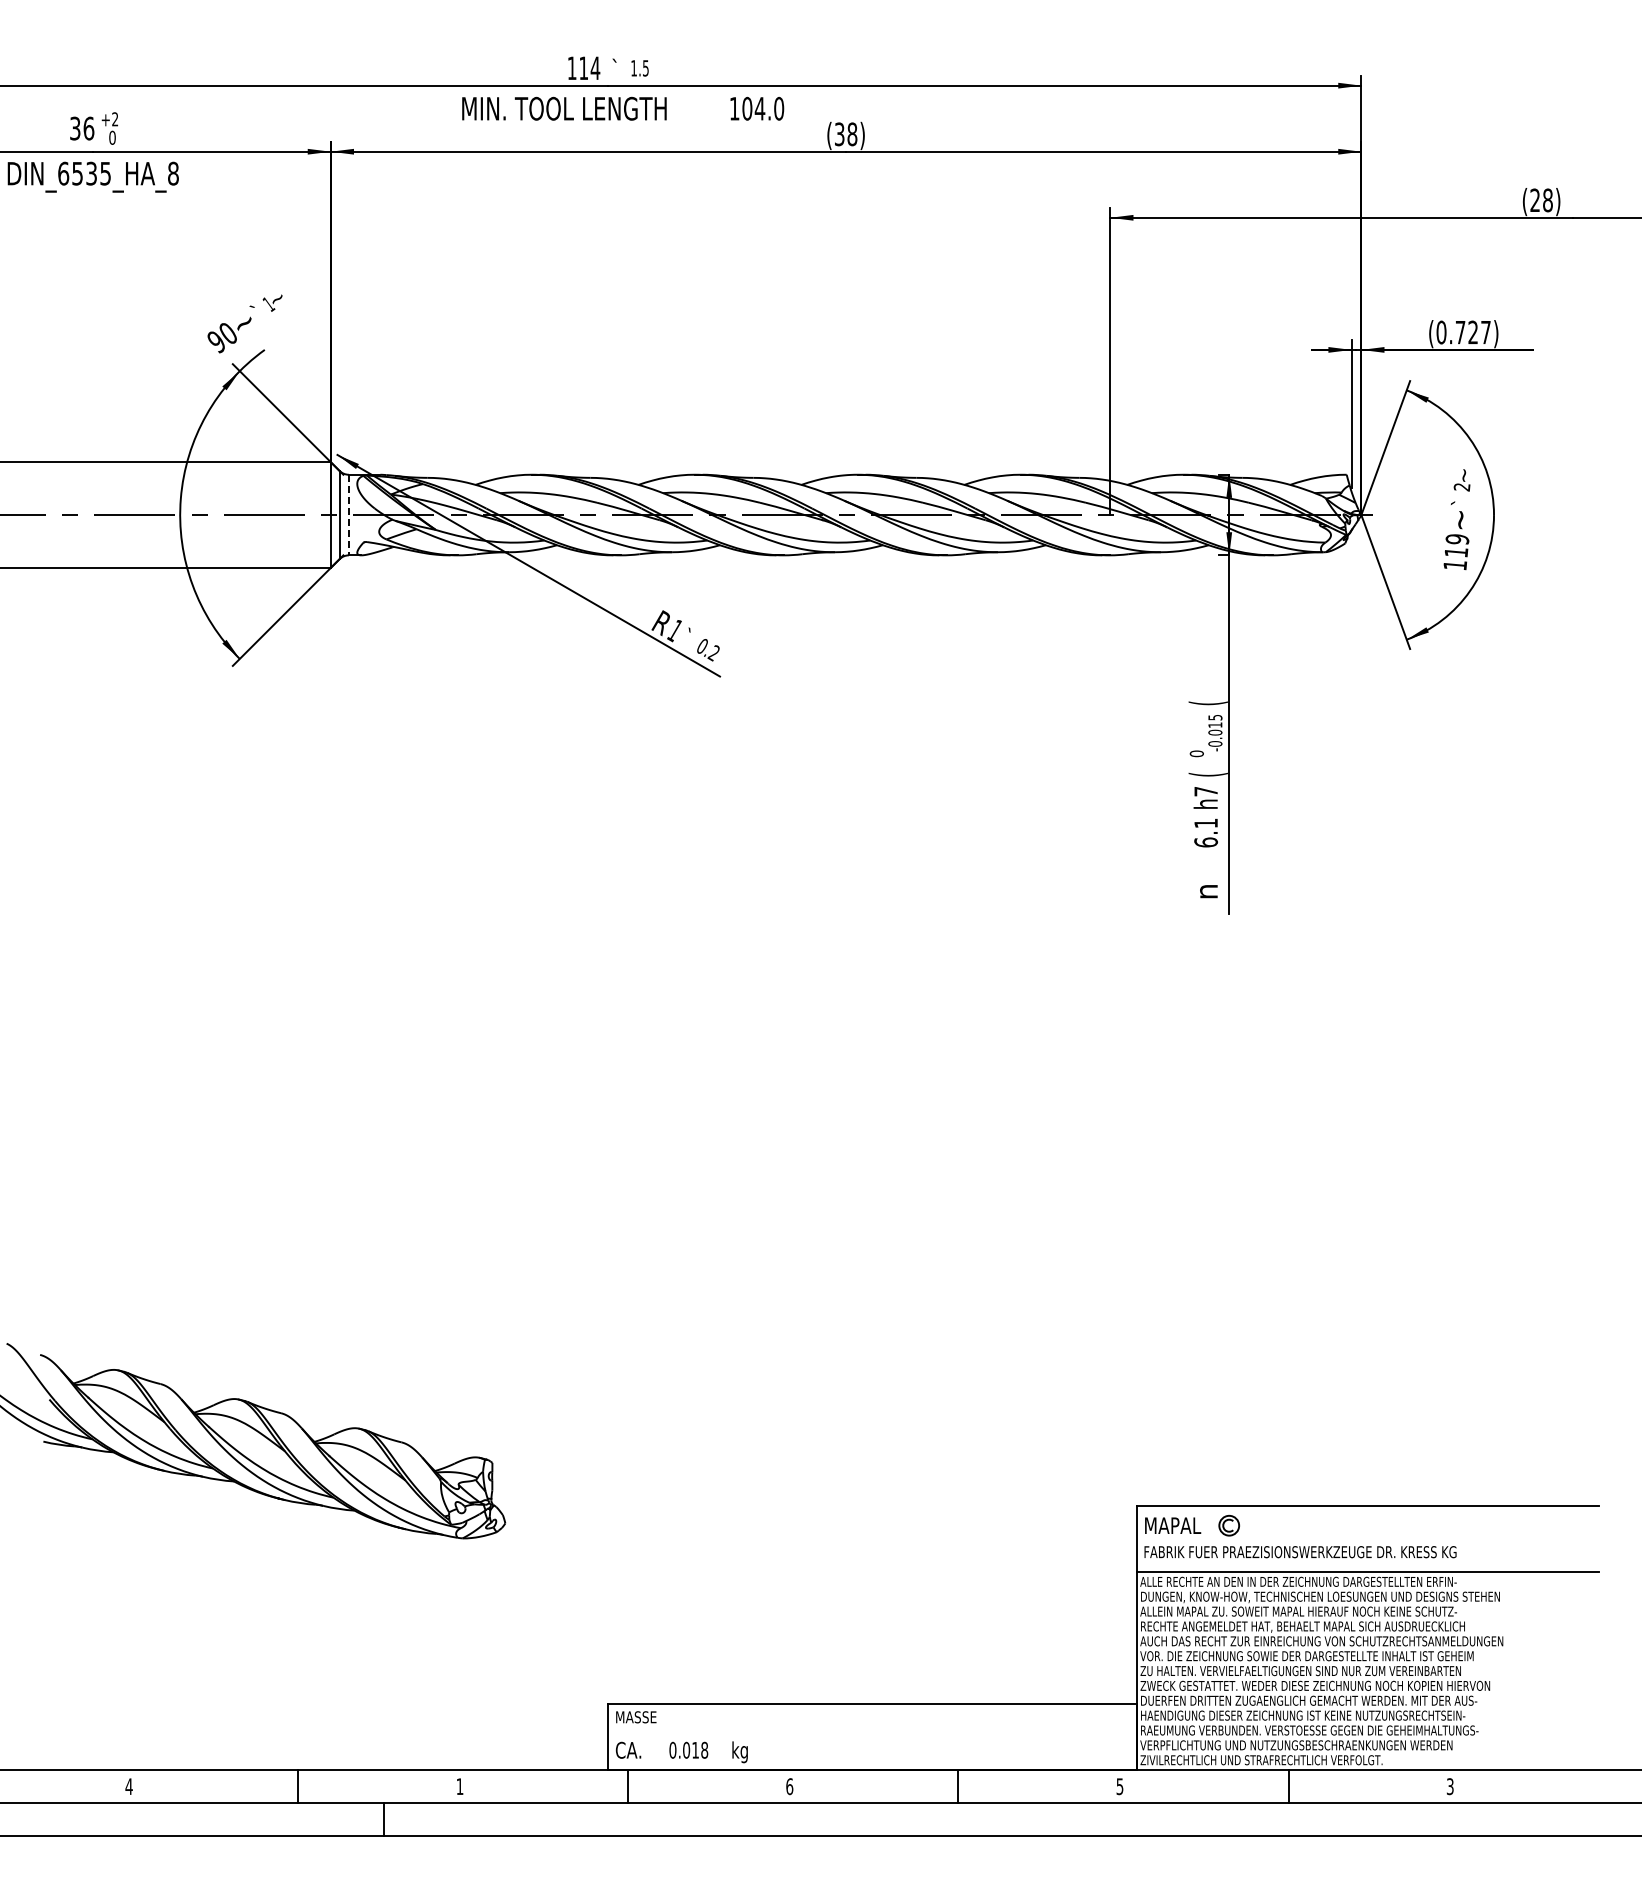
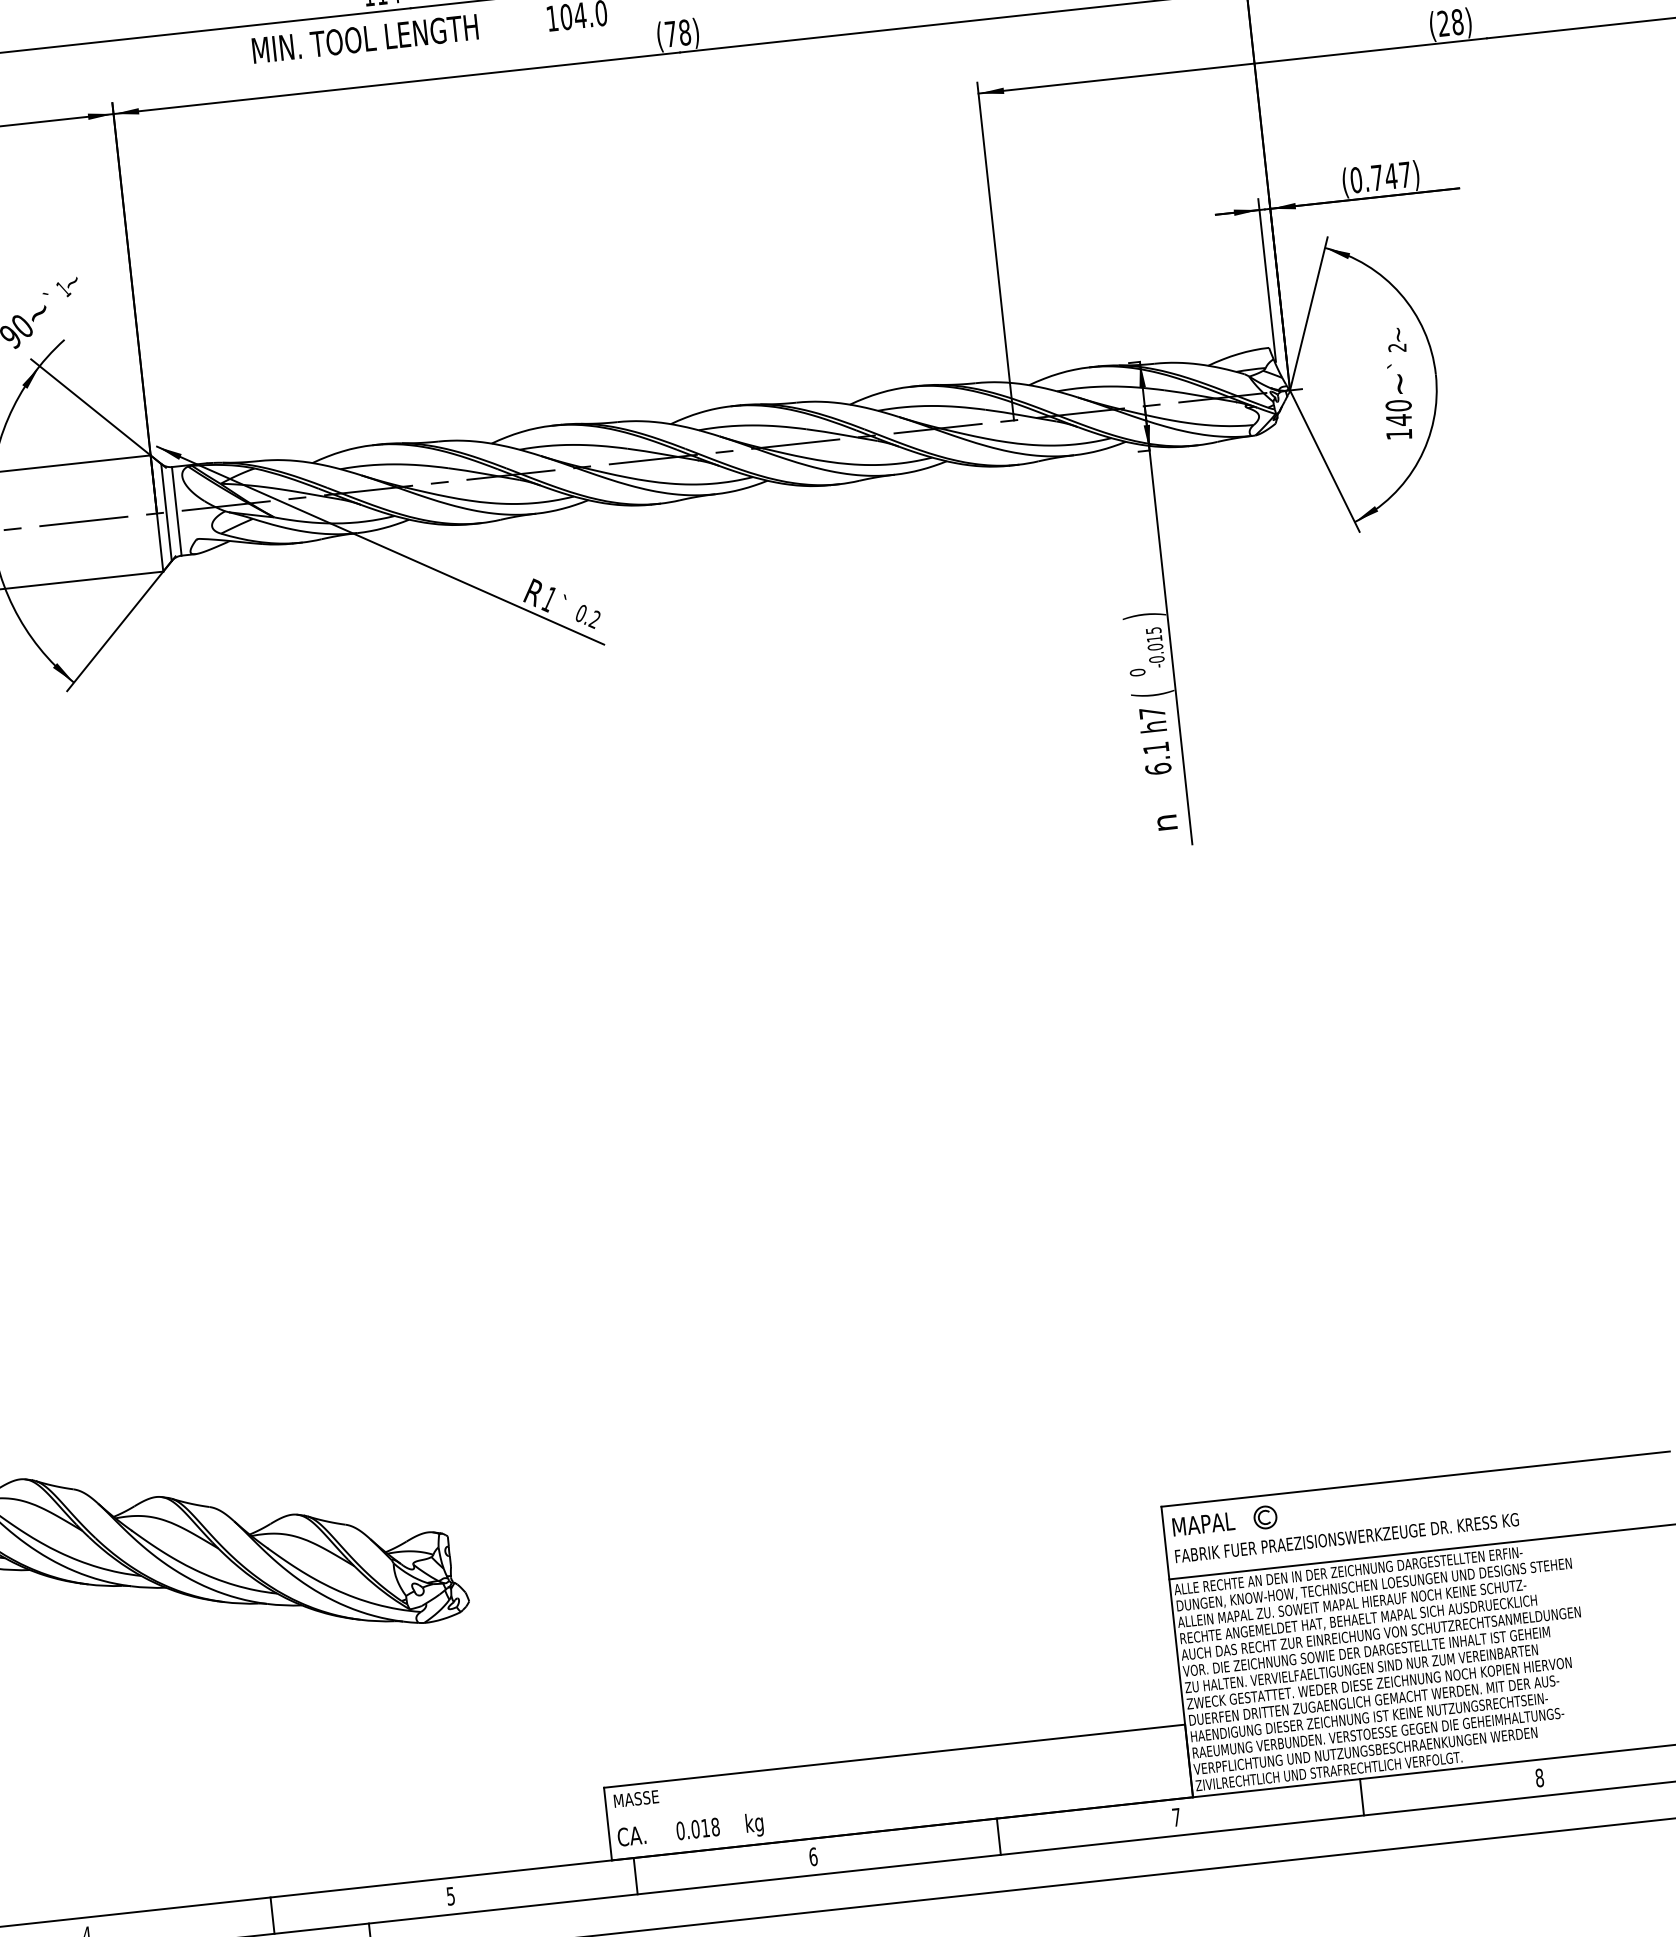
text: (839, 134) -> (670, 34), (38) -> (78)
text: (1473, 332) -> (1391, 176), (0.727) -> (0.747)
line: (348, 515) -> (176, 511), dashed -> solid
text: (1456, 546) -> (1398, 413), 119 -> 140
text: (1207, 703) -> (1143, 616), ( -> )
text: (459, 1786) -> (450, 1896), 1 -> 5
text: (1119, 1786) -> (1175, 1817), 5 -> 7
text: (1449, 1786) -> (1538, 1777), 3 -> 8

